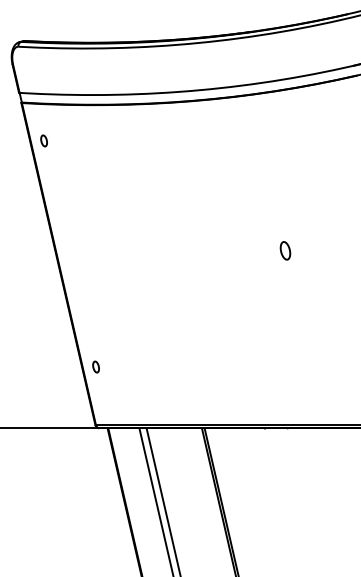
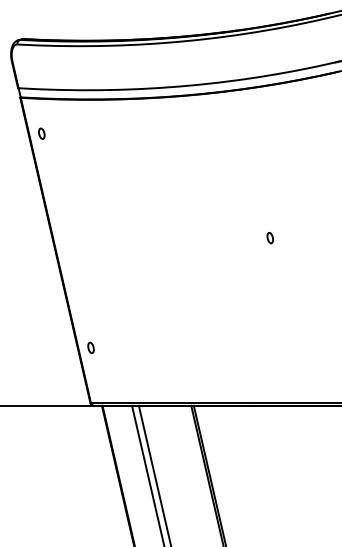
part: (284, 251) -> (269, 238), size x0.62

